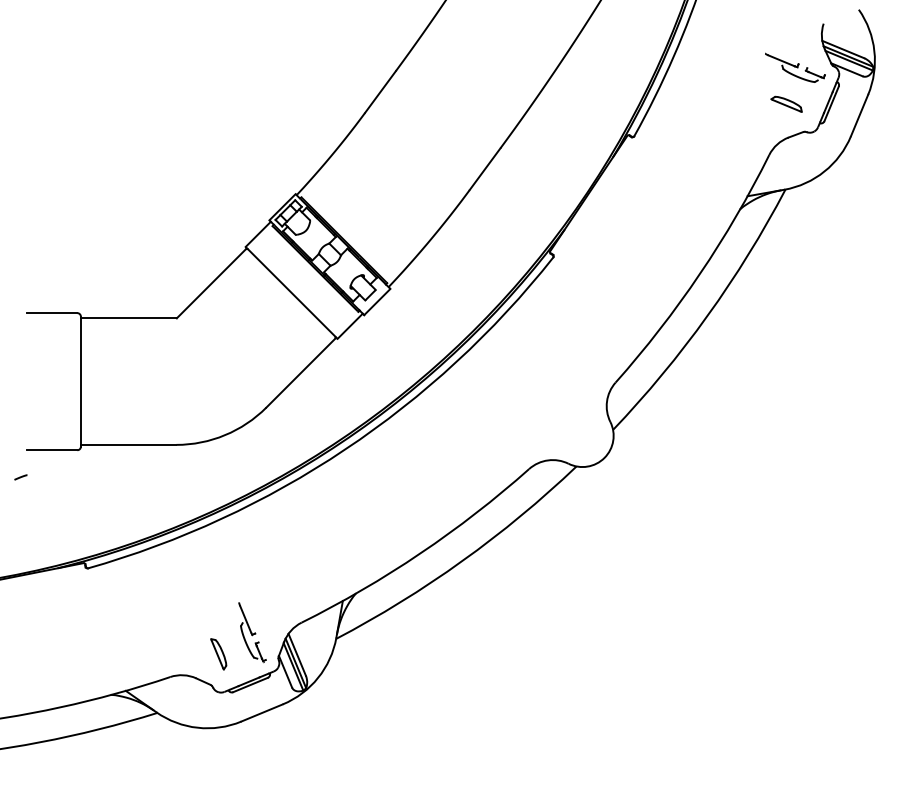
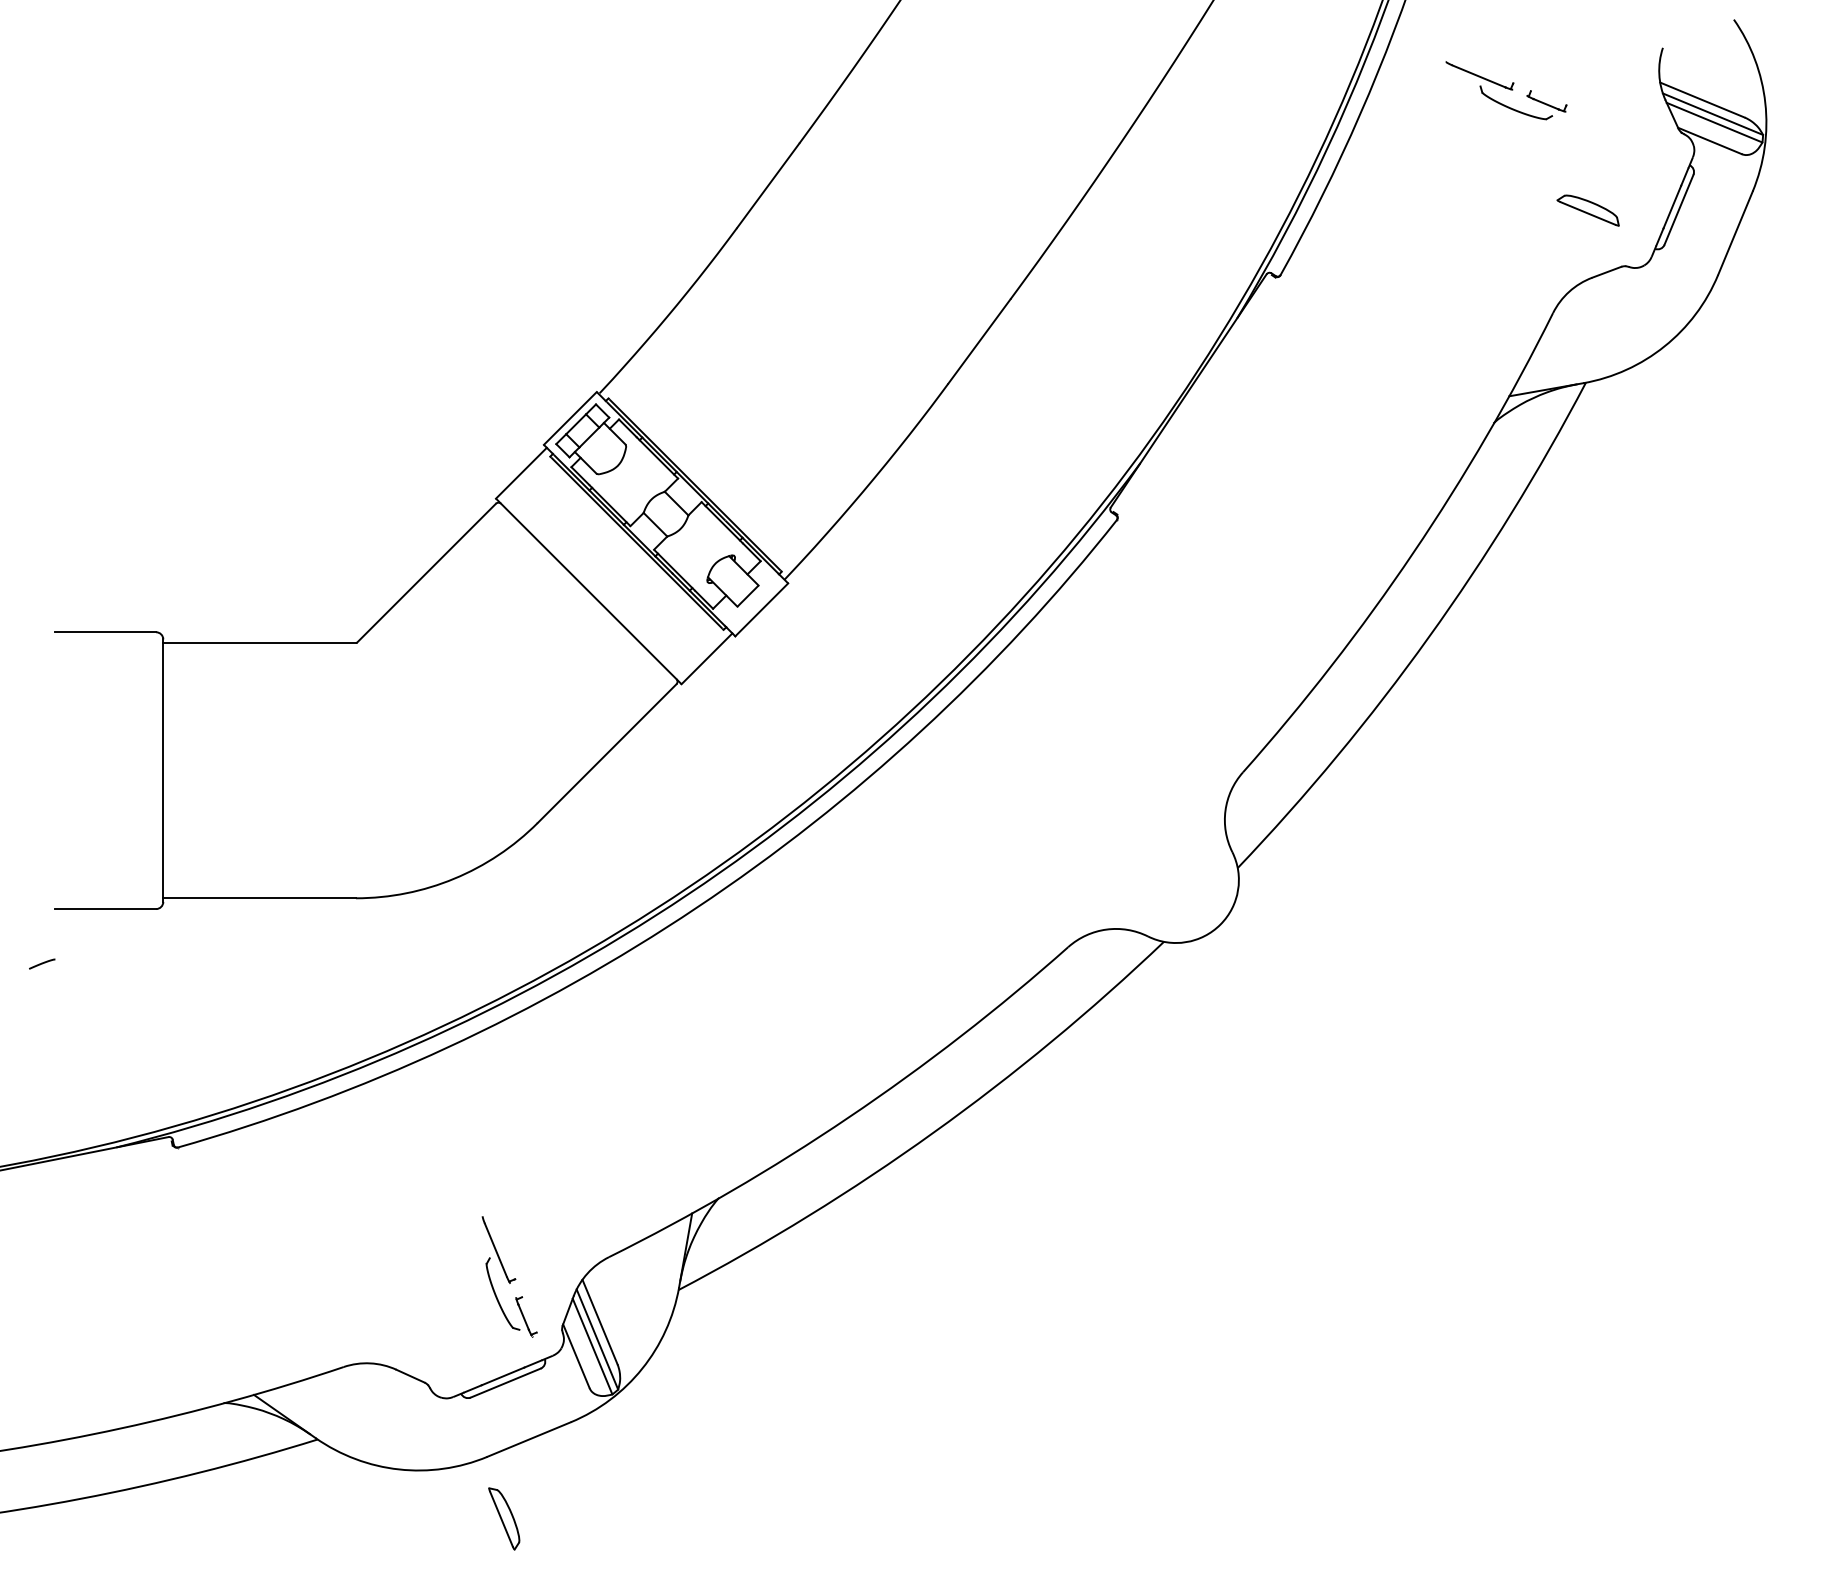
part: (795, 67) -> (1507, 89), moved
part: (218, 654) -> (503, 1519), moved

